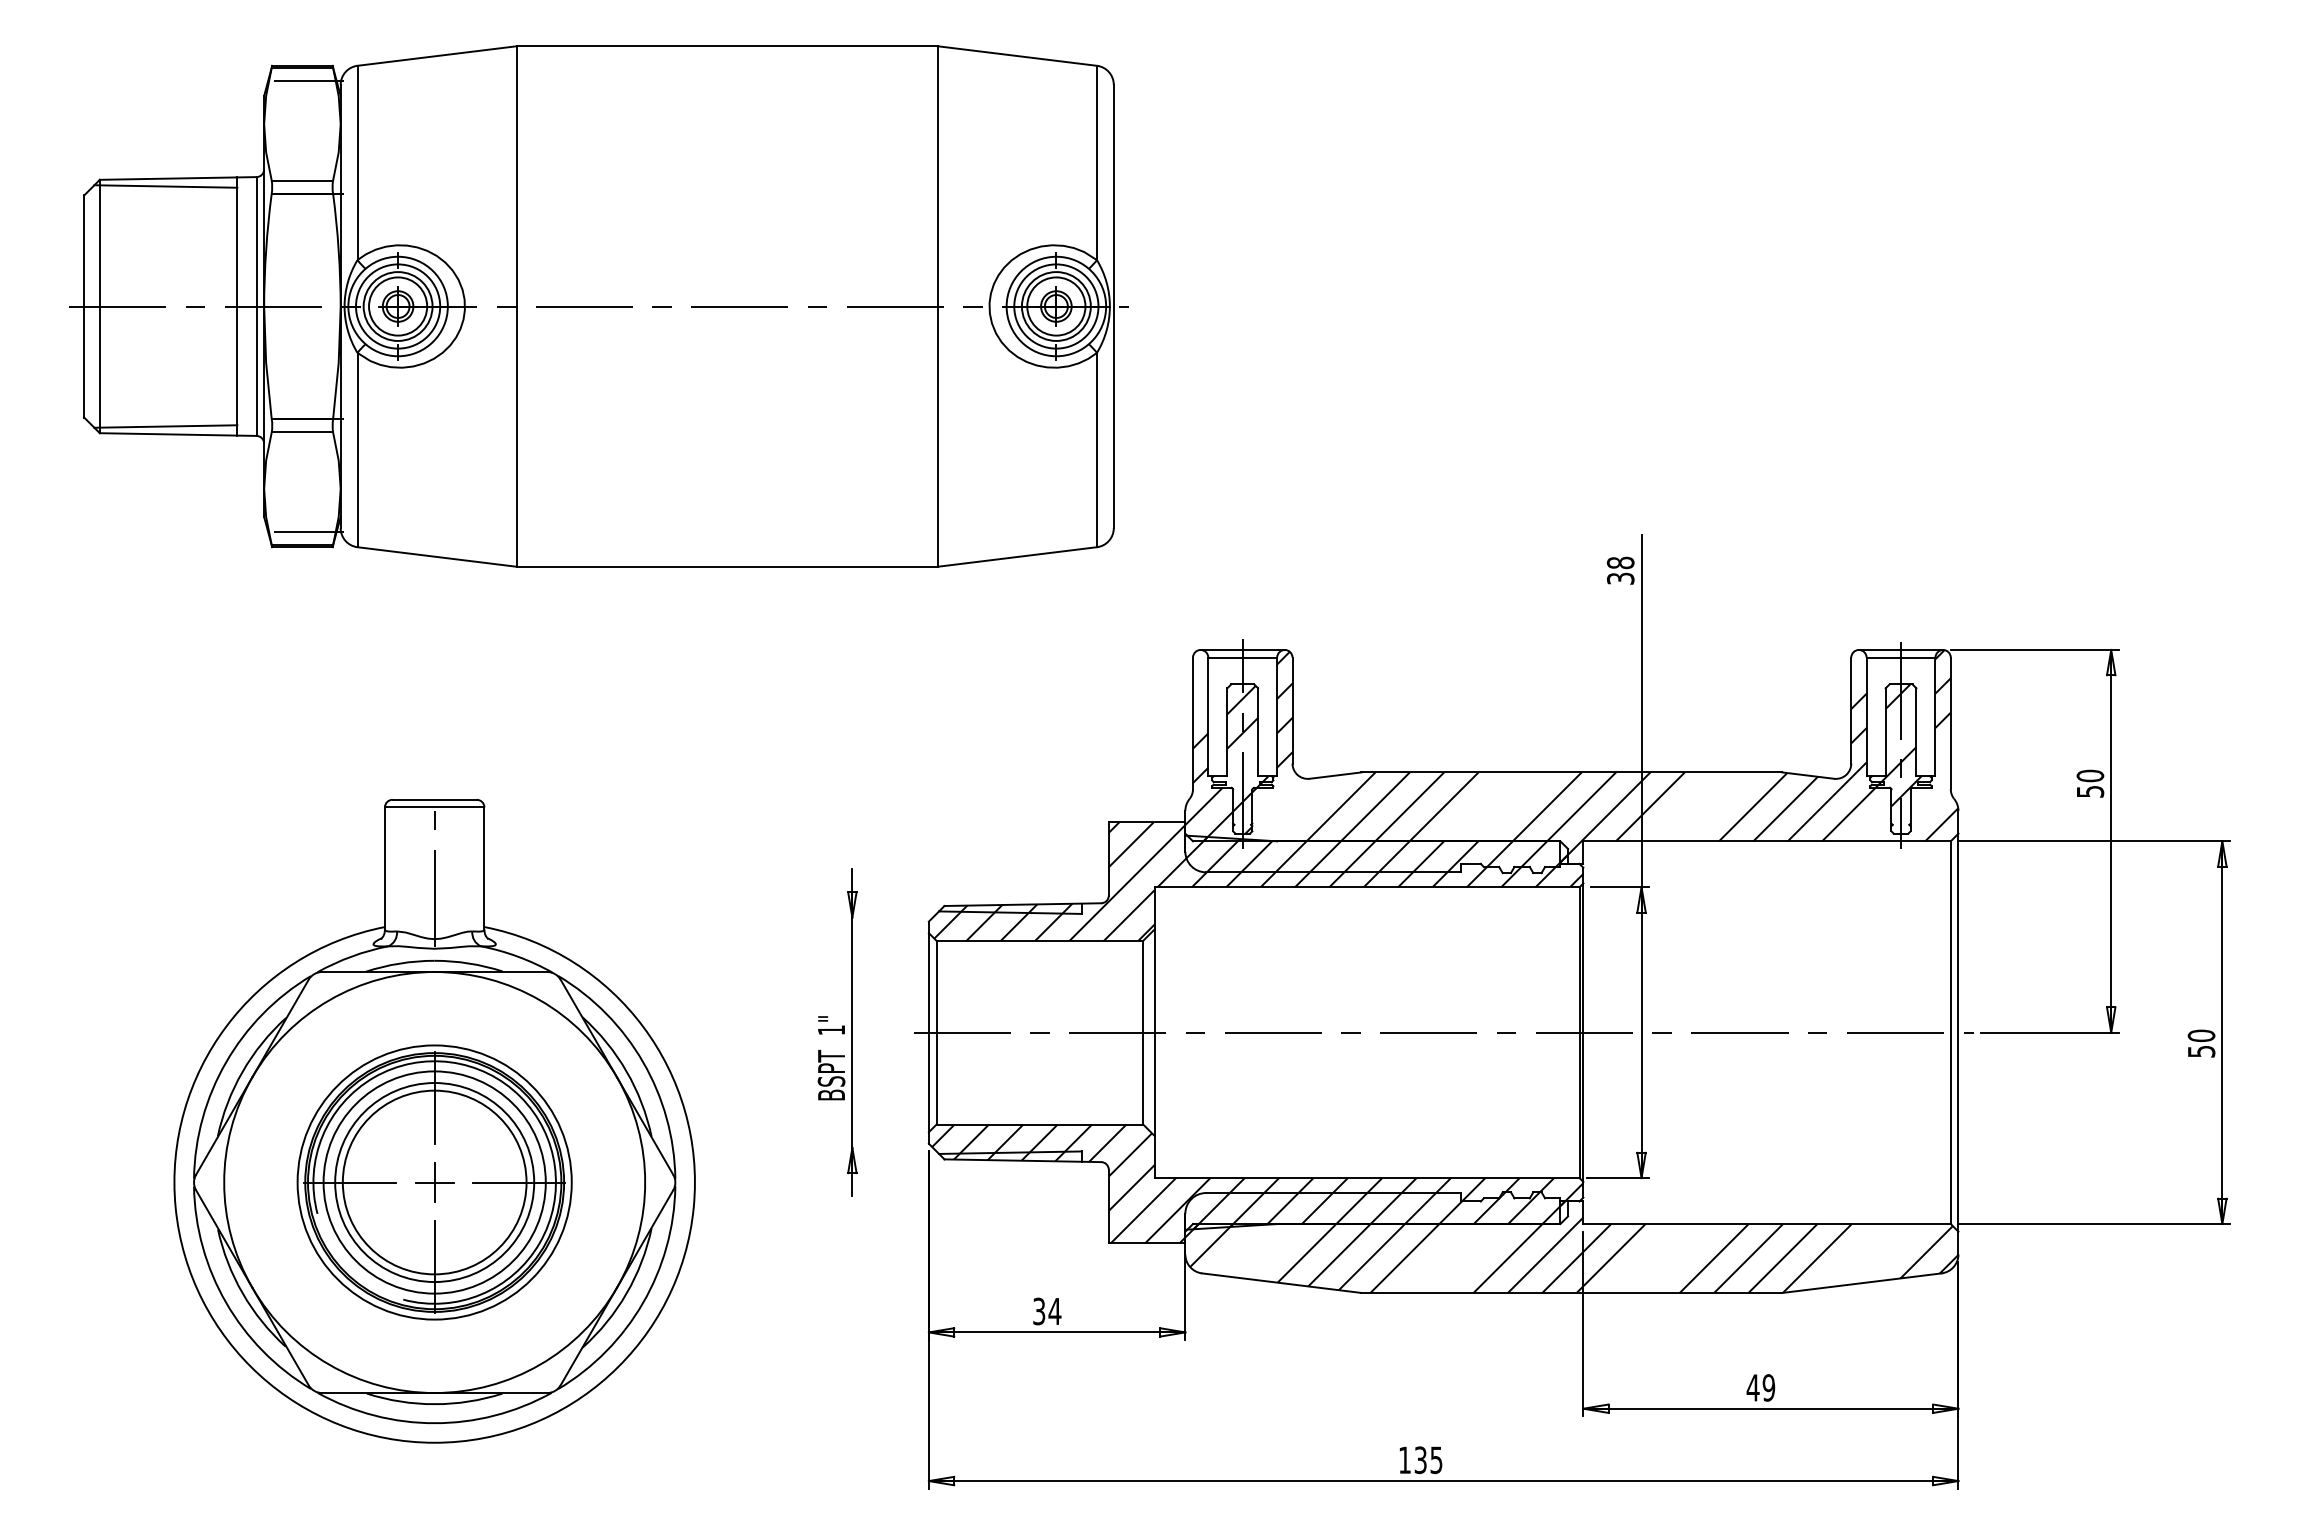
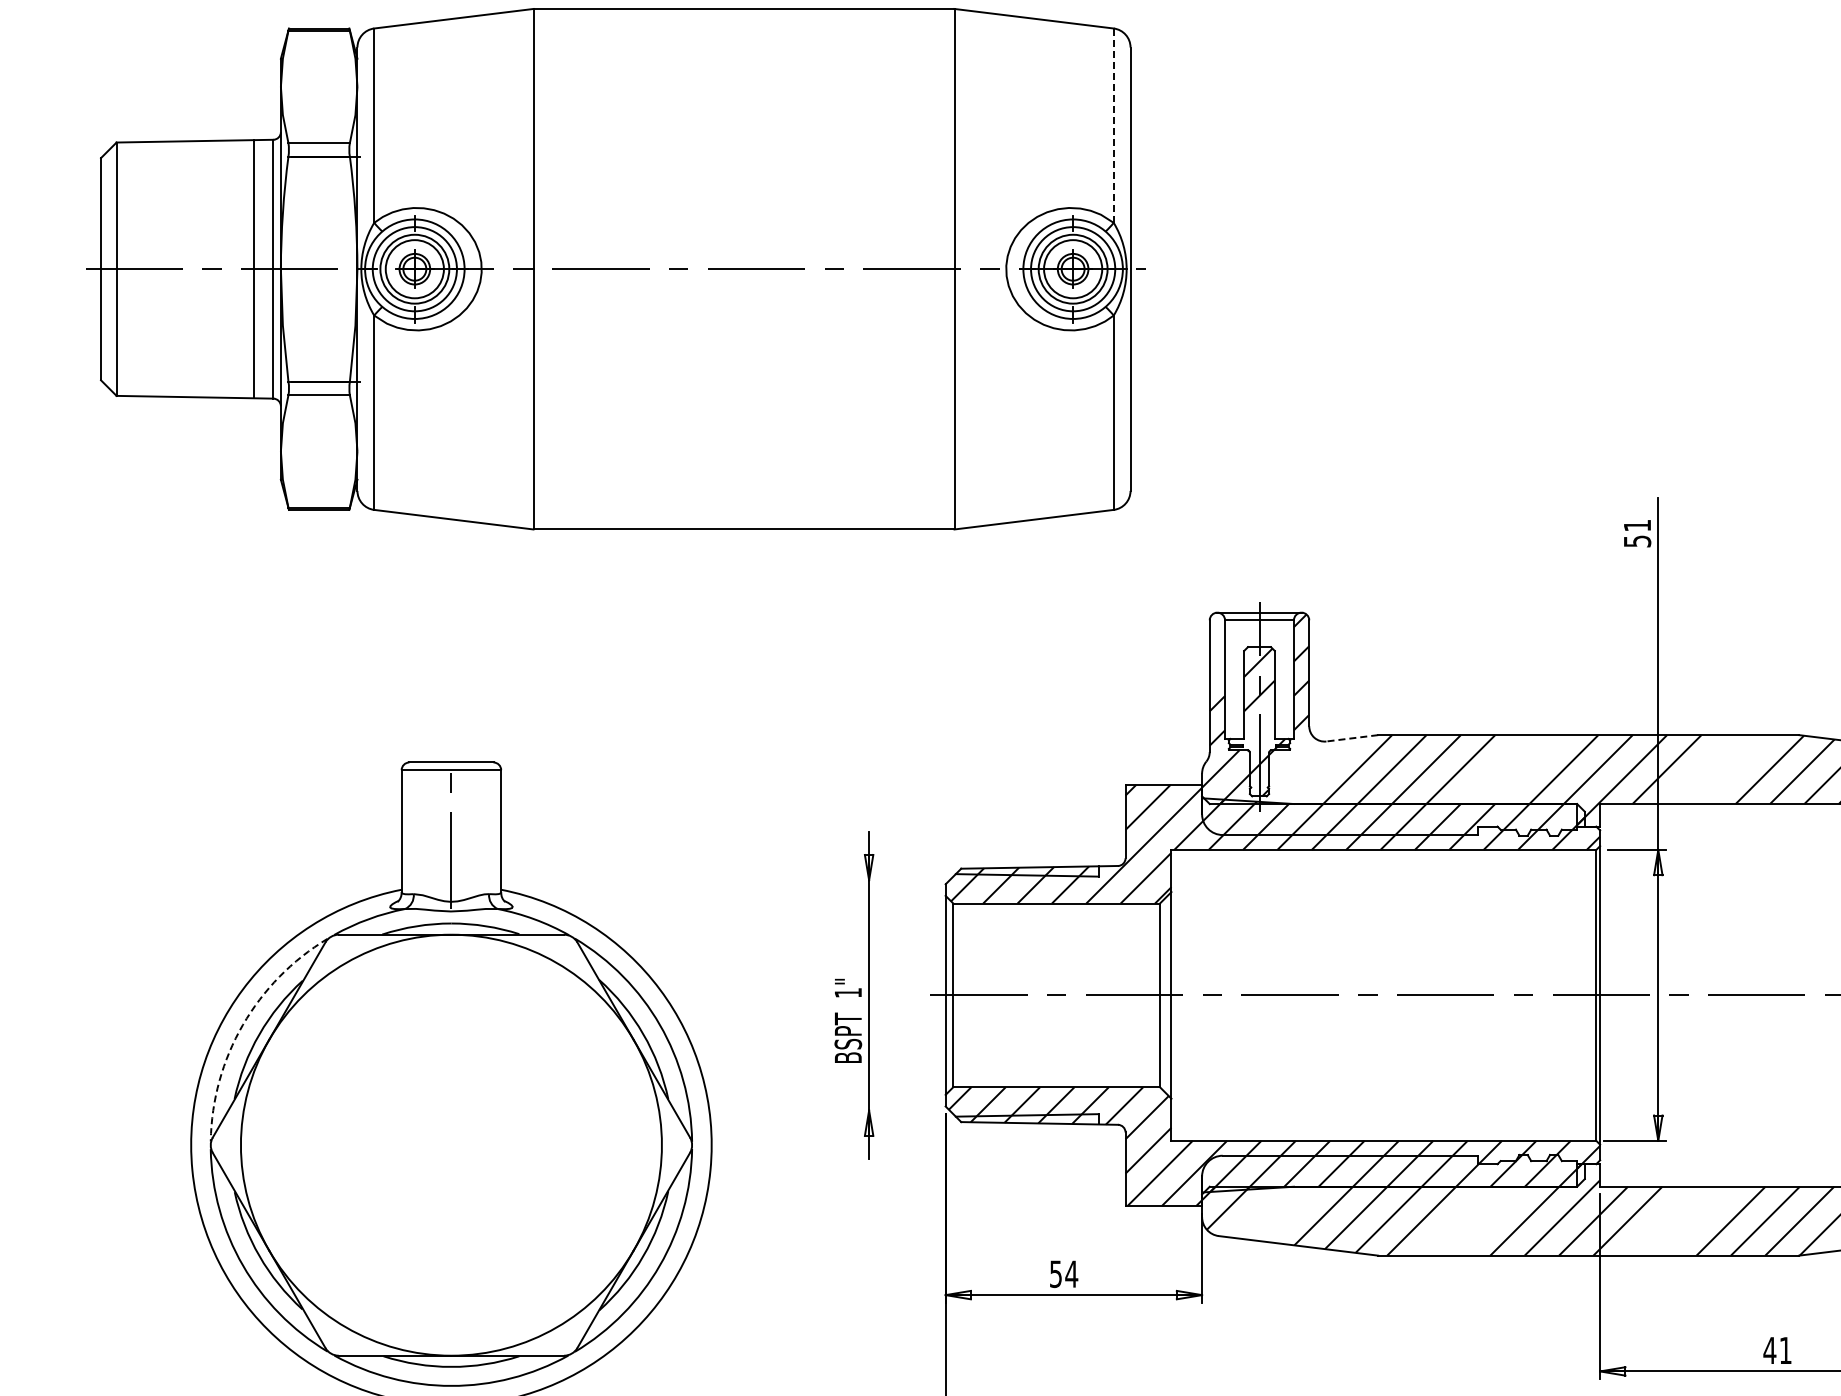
line: (308, 81) -> (325, 44), removed
line: (1096, 162) -> (1113, 125), solid -> dashed
line: (165, 186) -> (182, 149), removed
line: (165, 426) -> (182, 389), removed
line: (308, 531) -> (325, 494), removed
text: (1620, 570) -> (1637, 533), 38 -> 51
line: (1335, 775) -> (1352, 738), solid -> dashed
arc: (226, 1062) -> (243, 1025), solid -> dashed
part: (434, 1182) -> (451, 1145), removed
text: (1039, 1310) -> (1056, 1273), 34 -> 54
text: (1768, 1387) -> (1785, 1350), 49 -> 41

